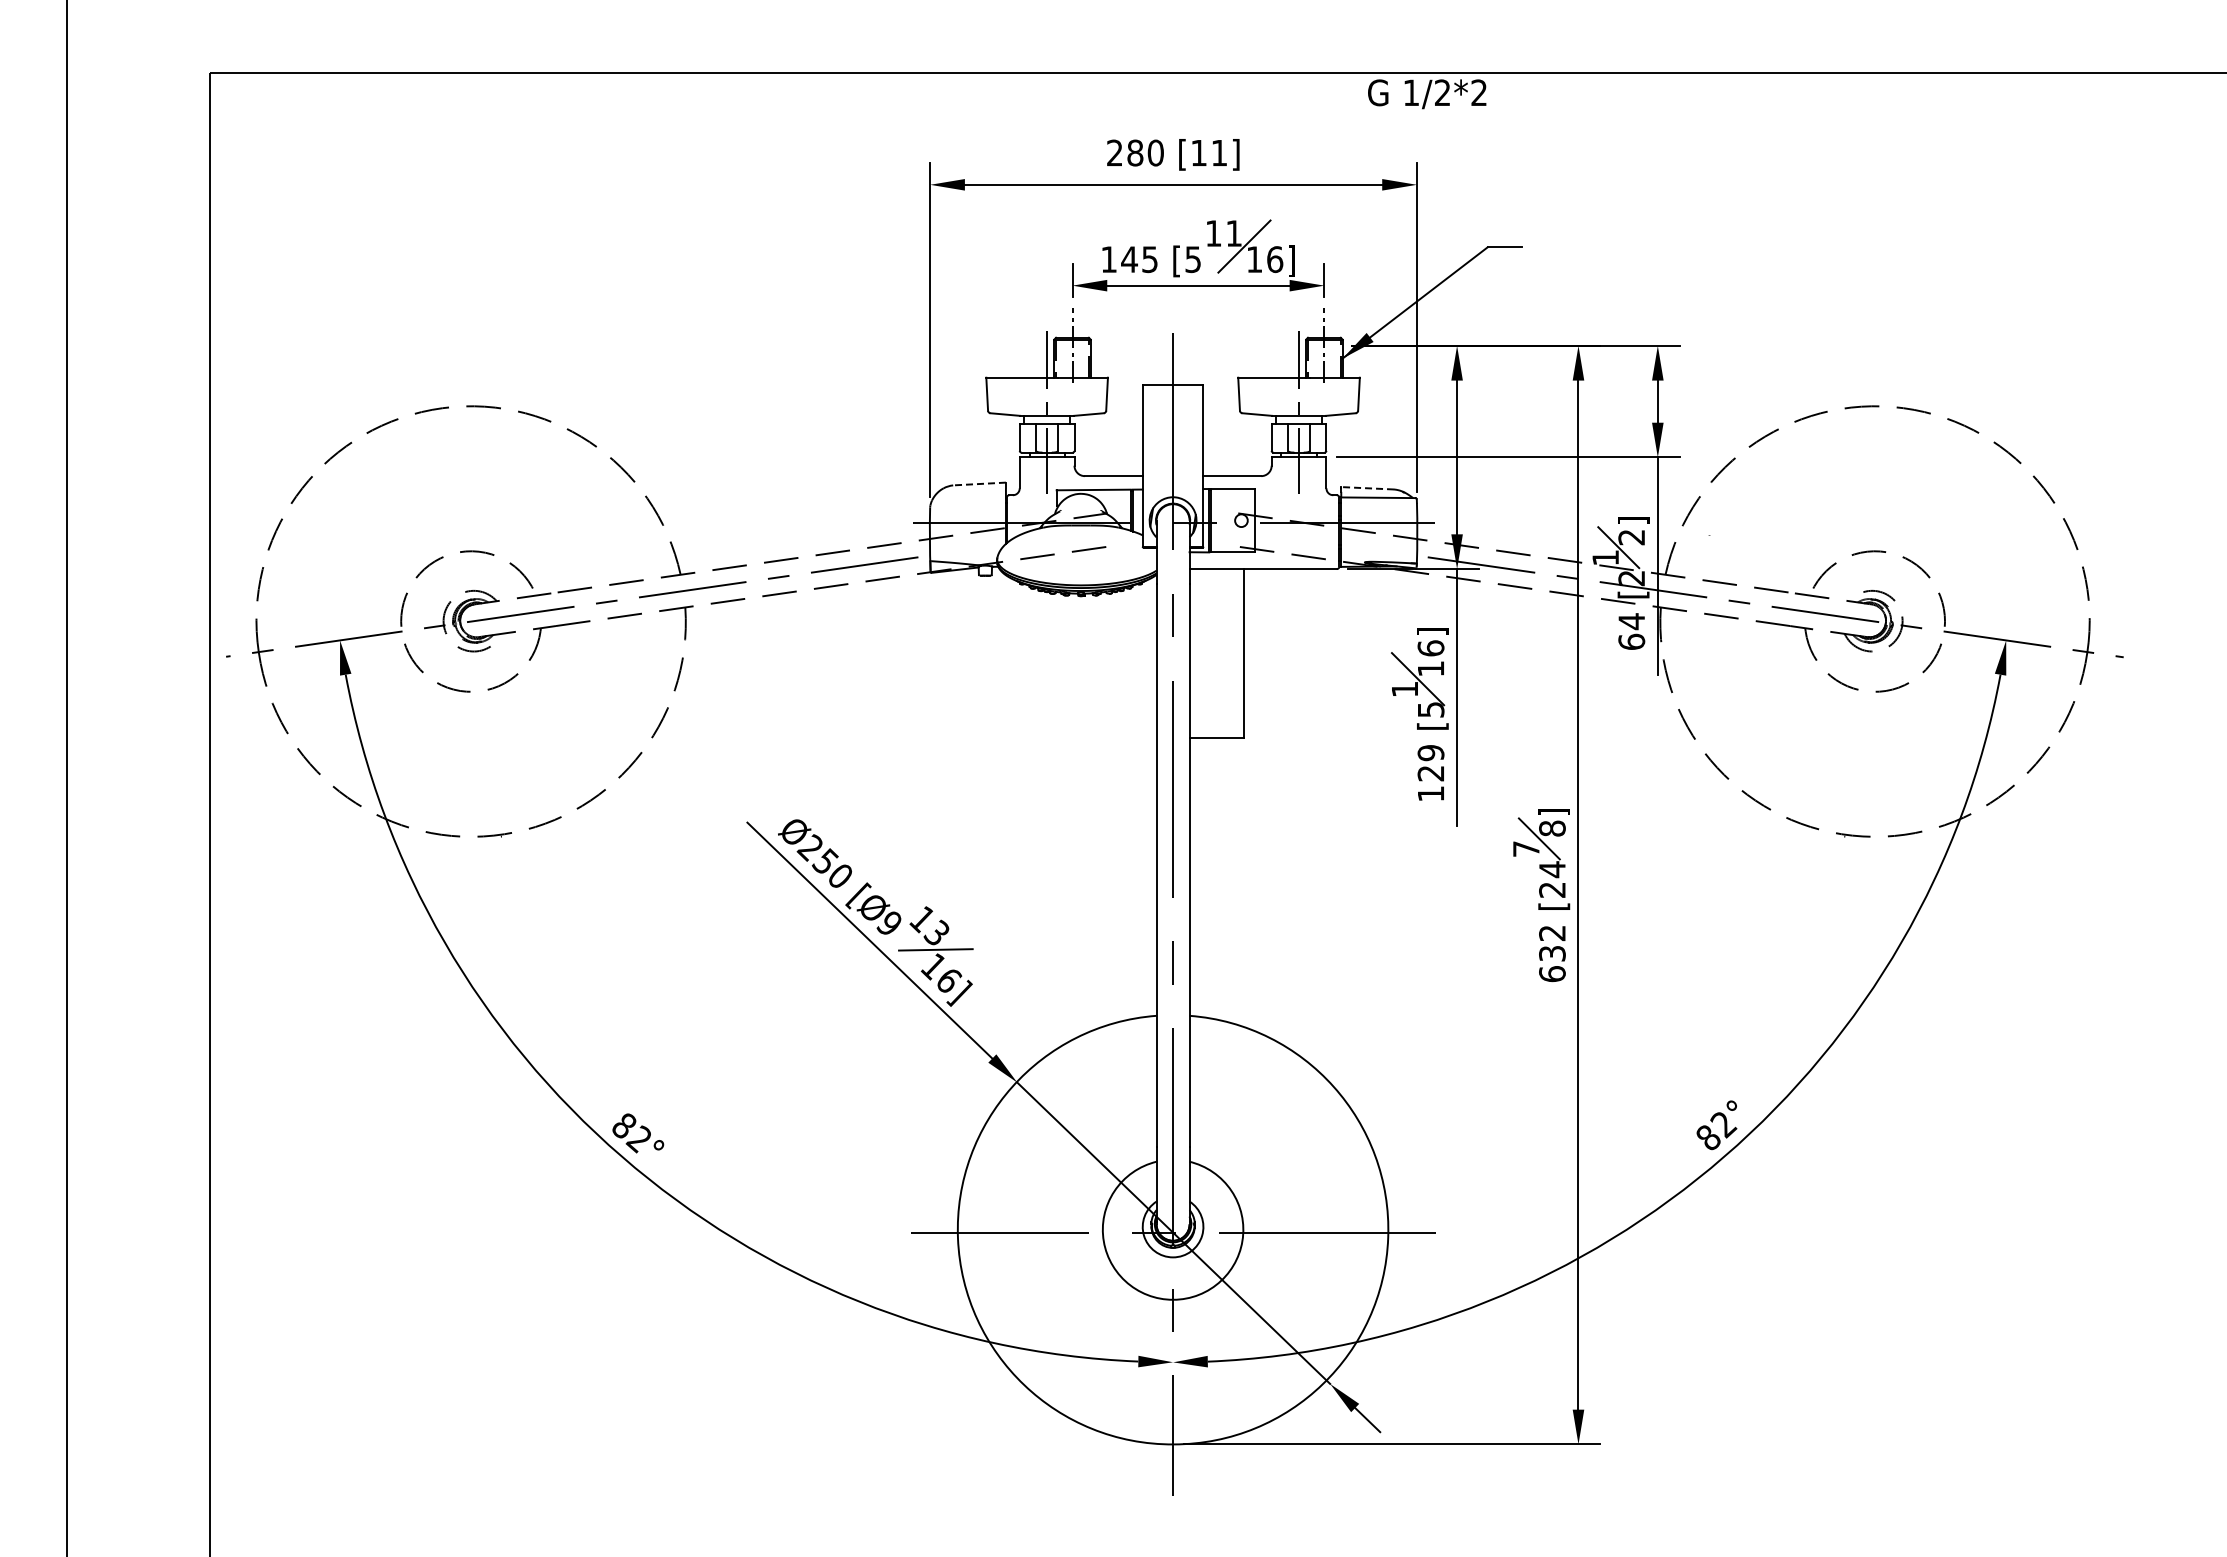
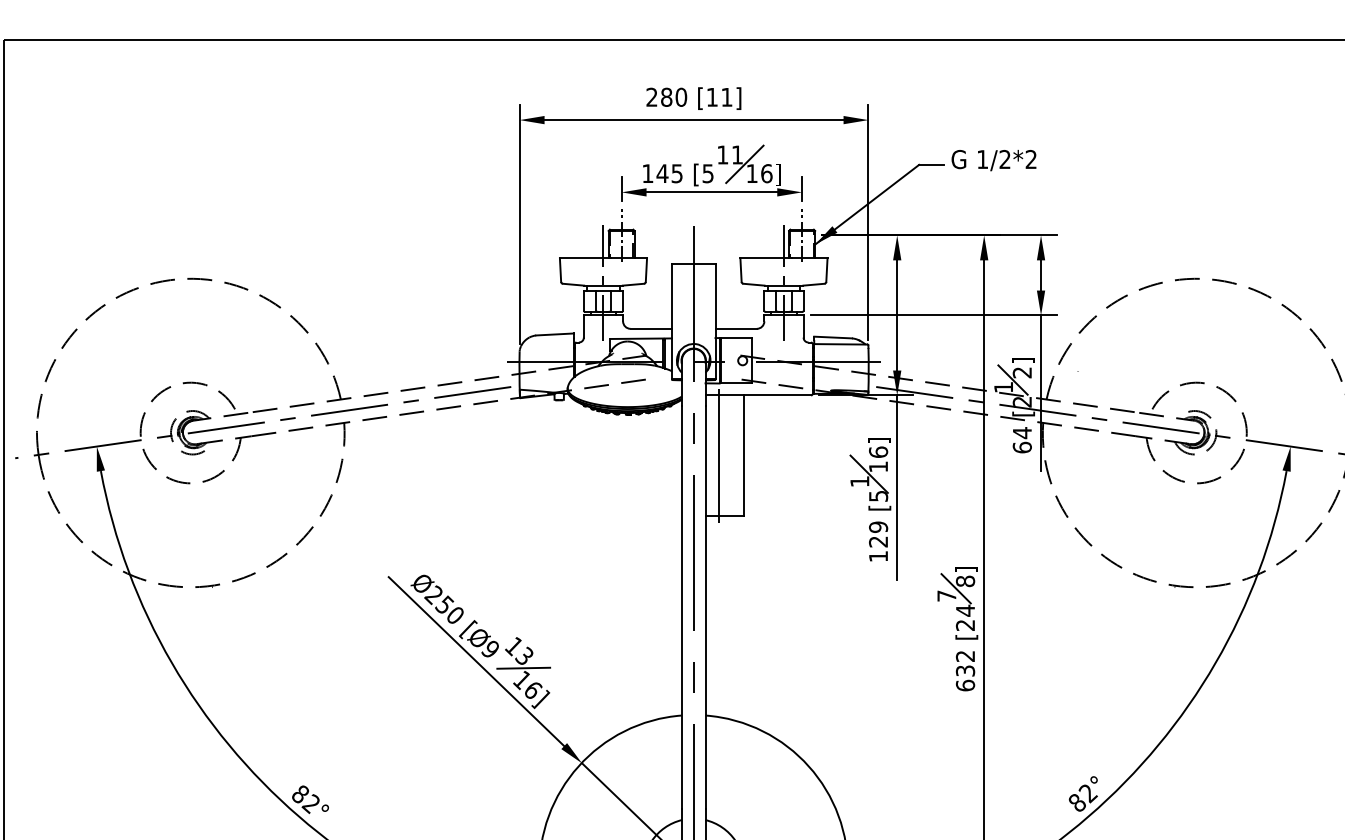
text: (1427, 94) -> (994, 160), moved
line: (979, 484) -> (555, 334), dashed -> solid
line: (1367, 488) -> (833, 337), dashed -> solid
line: (1208, 653) -> (719, 455), added

